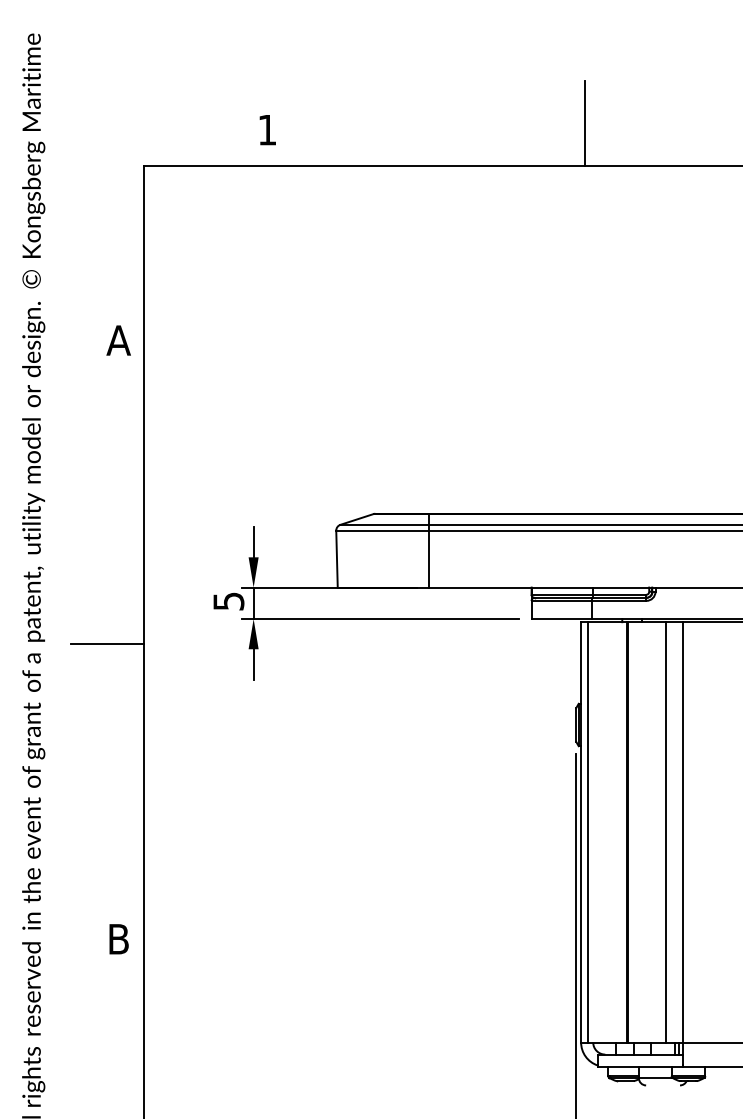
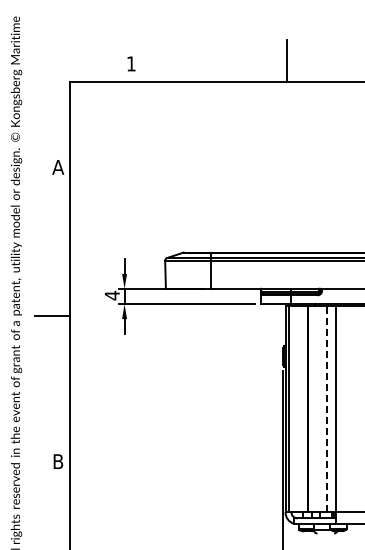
text: (229, 601) -> (112, 295), 5 -> 4
line: (666, 831) -> (327, 408), solid -> dashed

